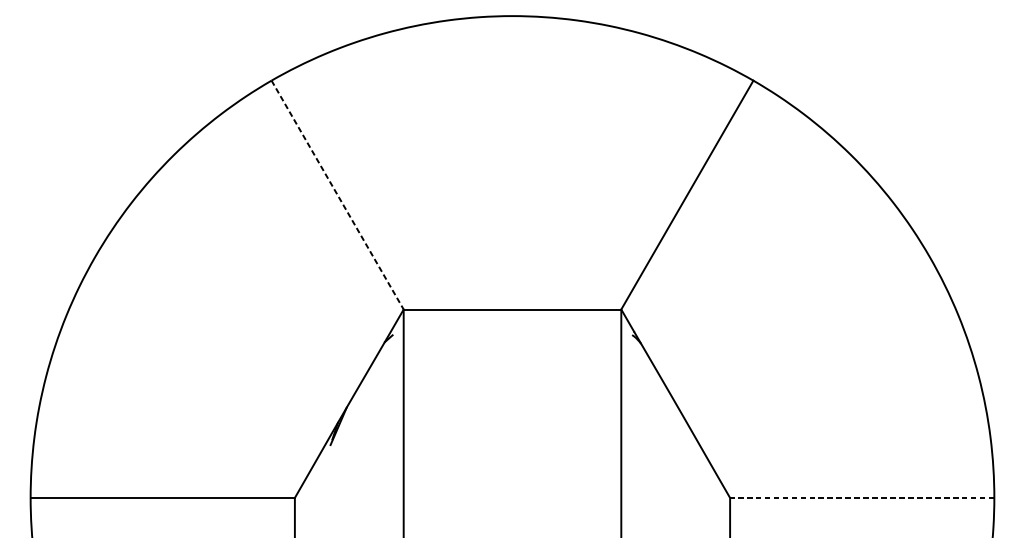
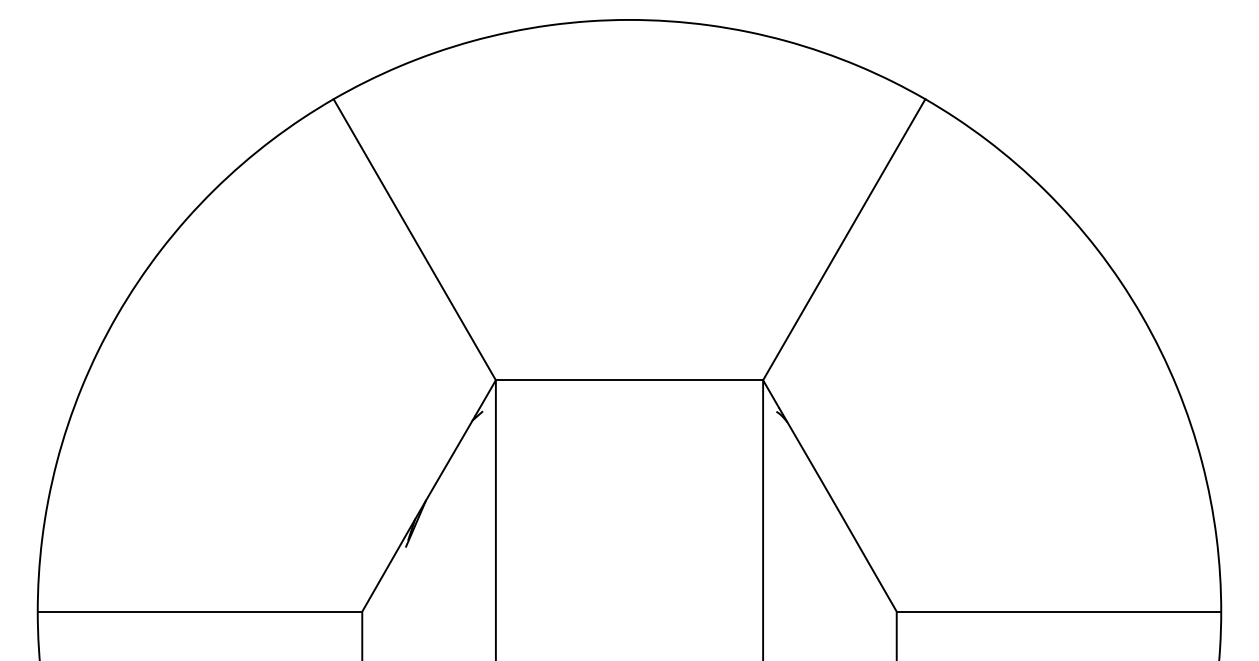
line: (338, 195) -> (415, 240), dashed -> solid
line: (861, 497) -> (1058, 611), dashed -> solid

